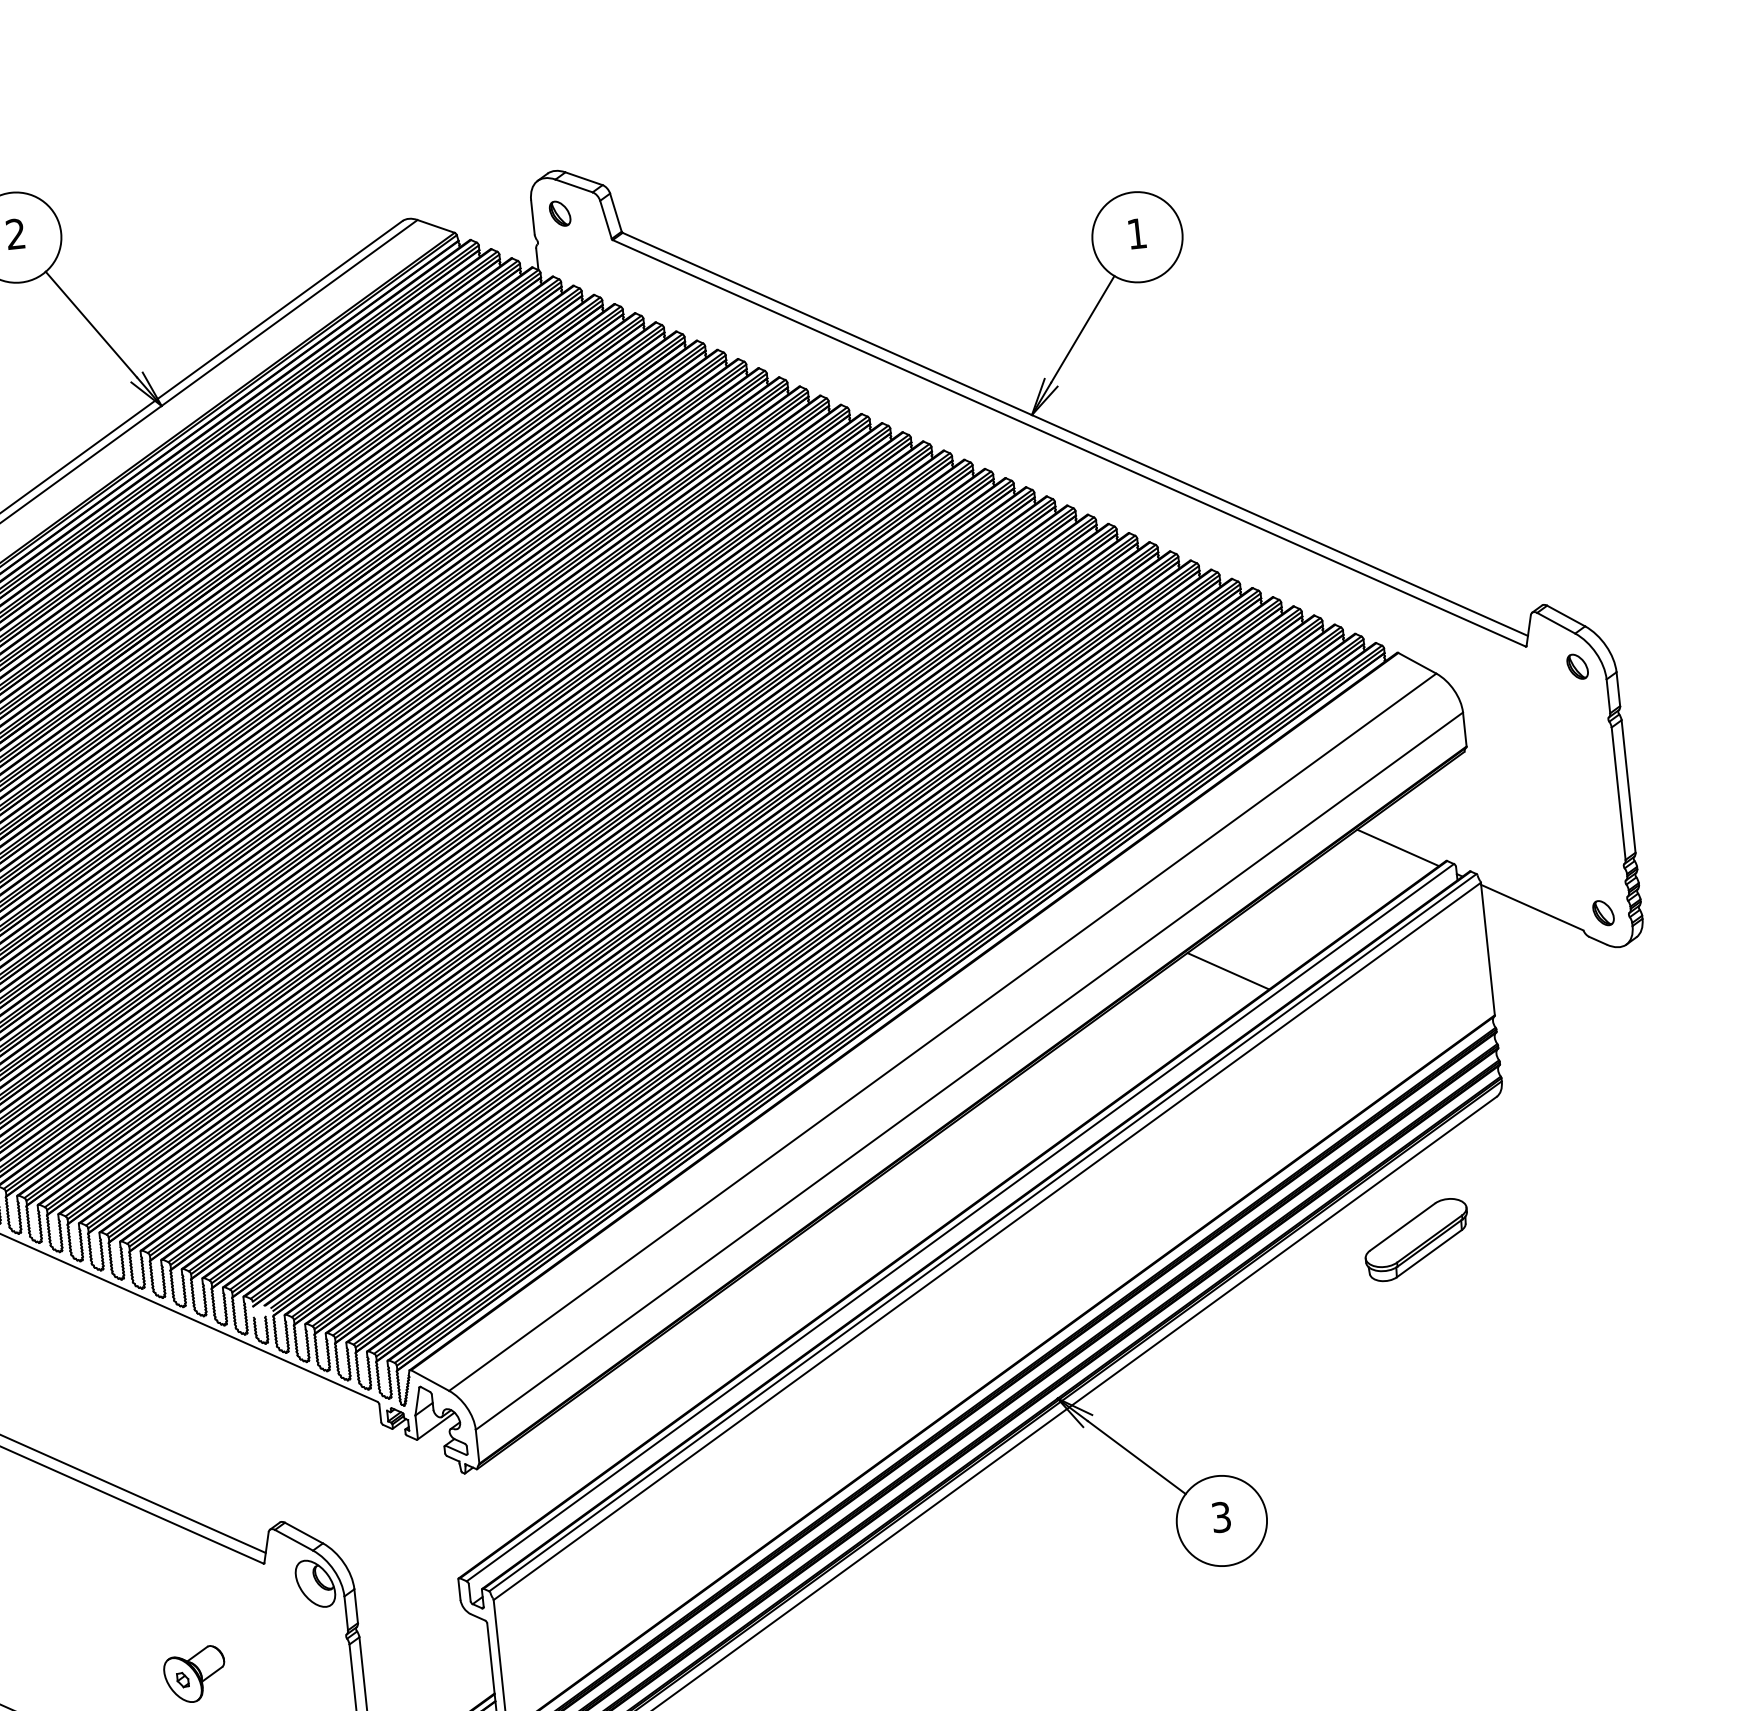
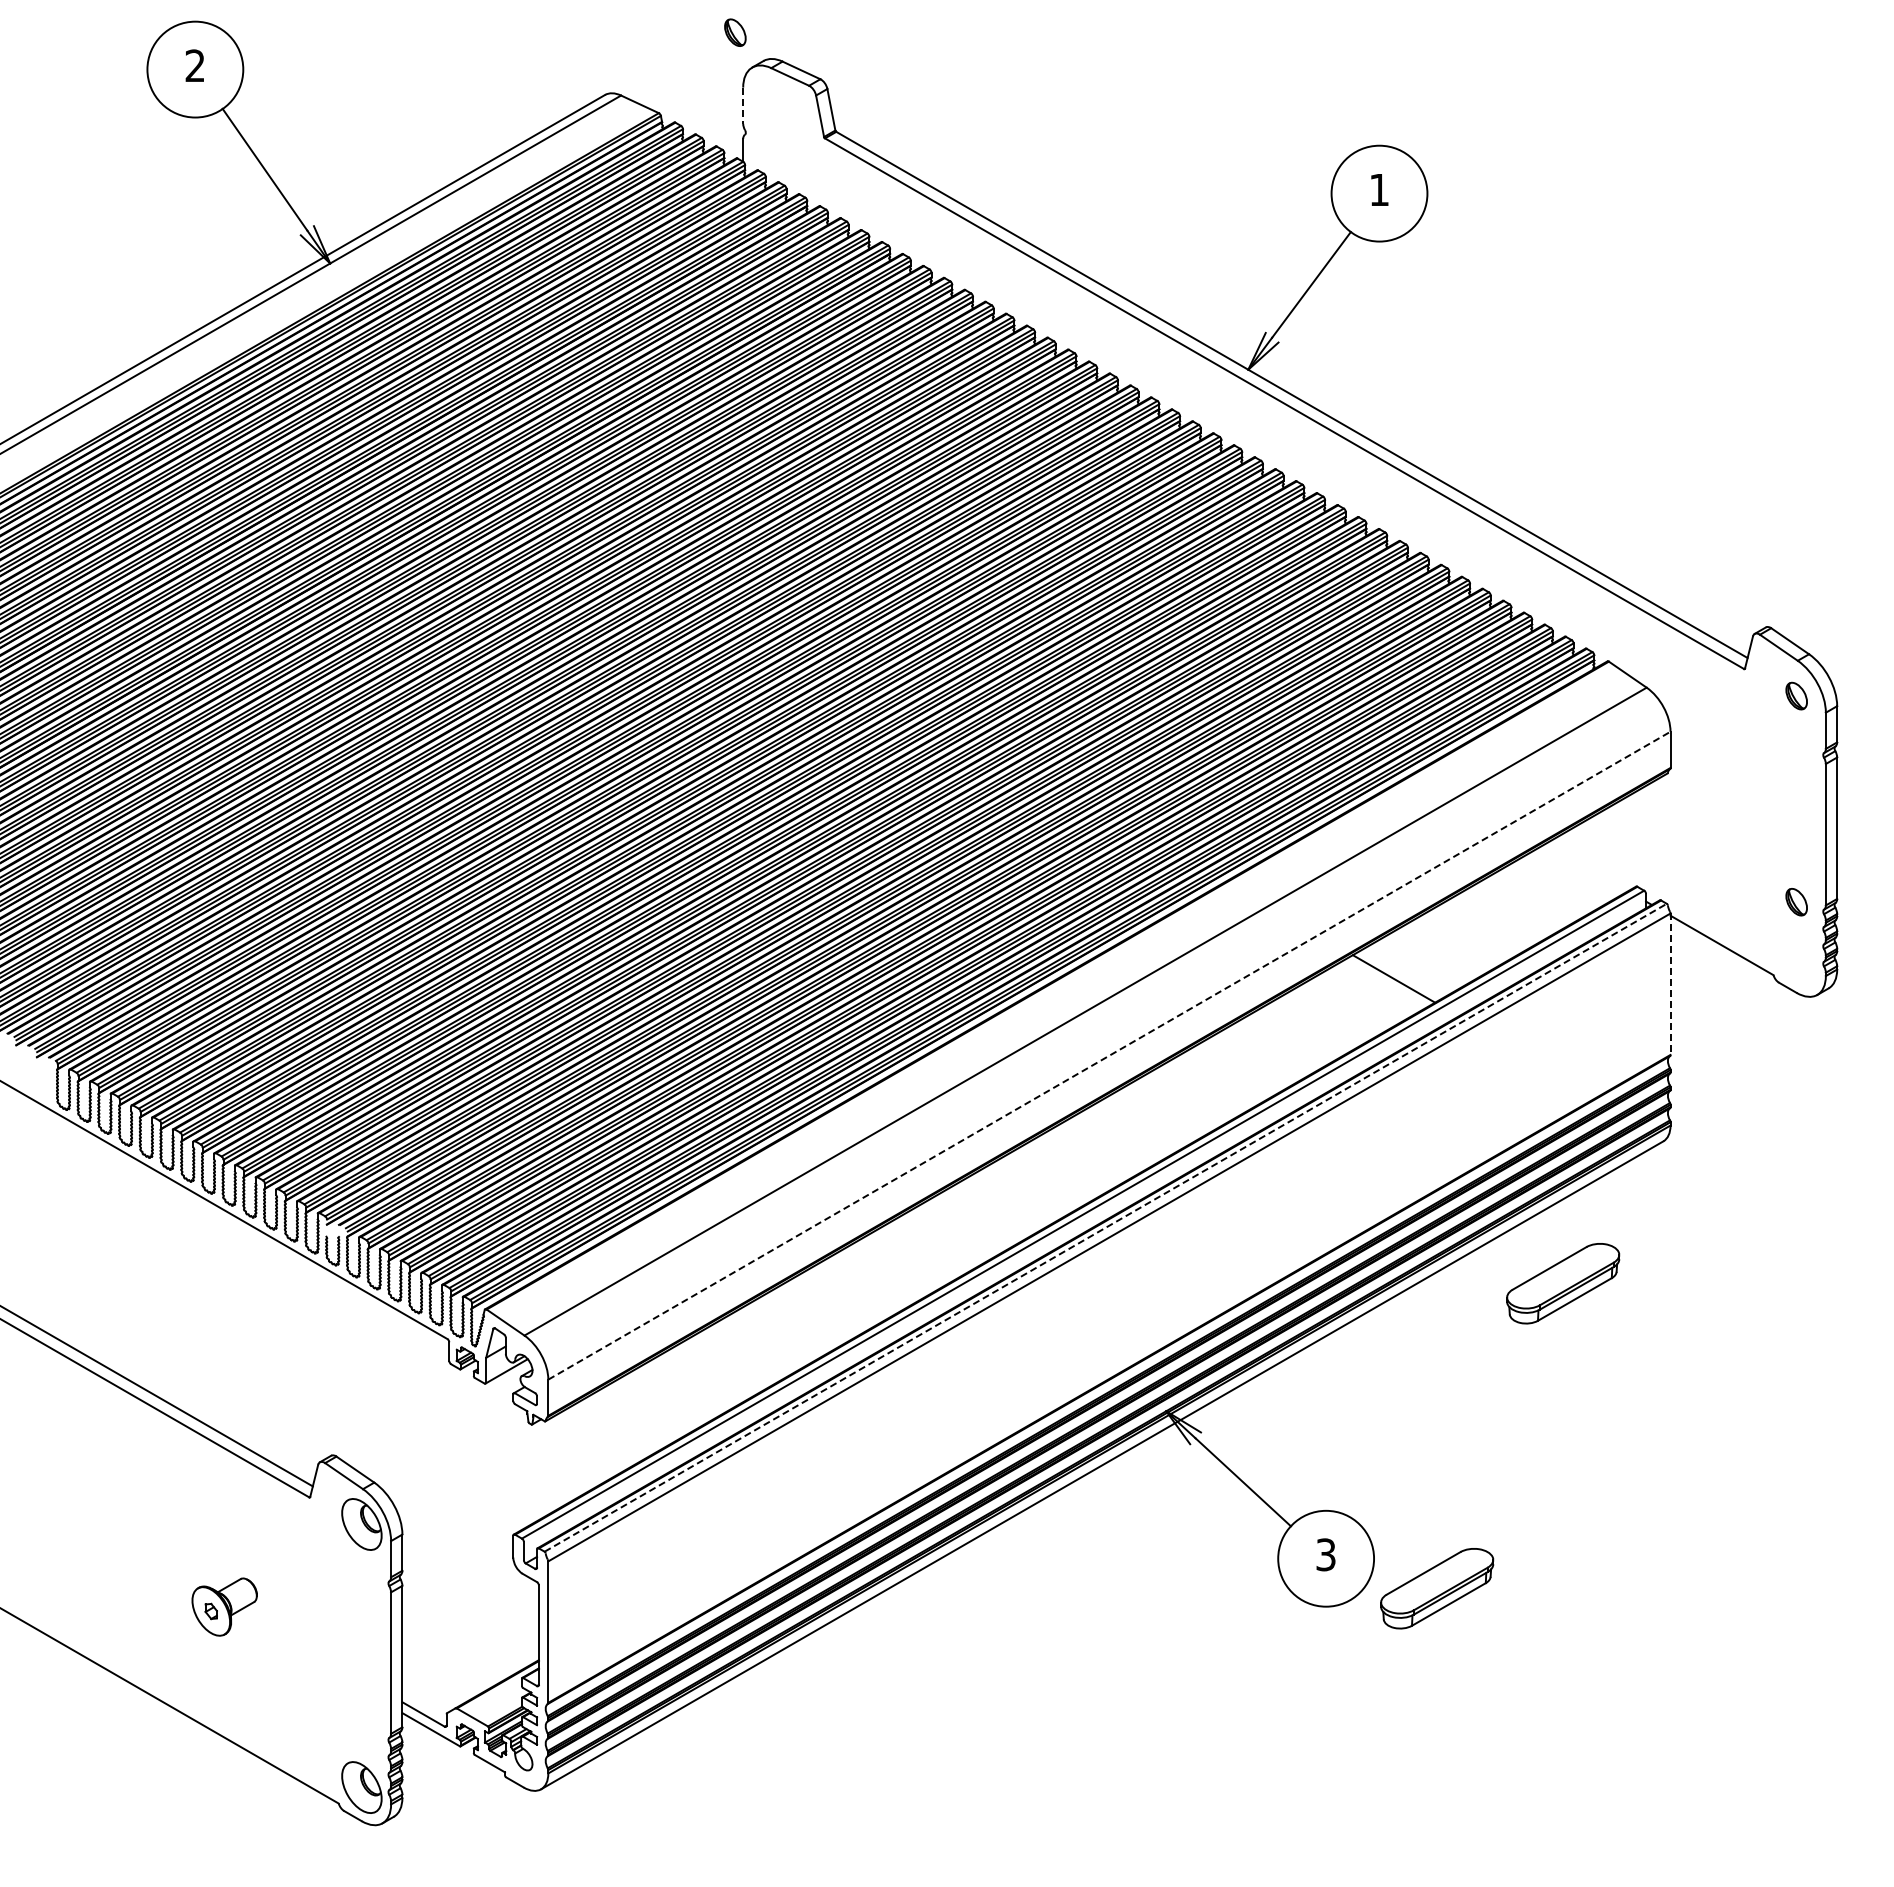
part: (560, 213) -> (735, 32), moved
line: (533, 218) -> (743, 106), solid -> dashed
line: (1397, 847) -> (1586, 867), removed
part: (1603, 913) -> (1796, 902), moved
line: (1487, 949) -> (1670, 984), solid -> dashed
line: (969, 1070) -> (1109, 1055), solid -> dashed
line: (982, 1232) -> (1105, 1227), solid -> dashed
part: (1329, 1537) -> (1437, 1588), added

